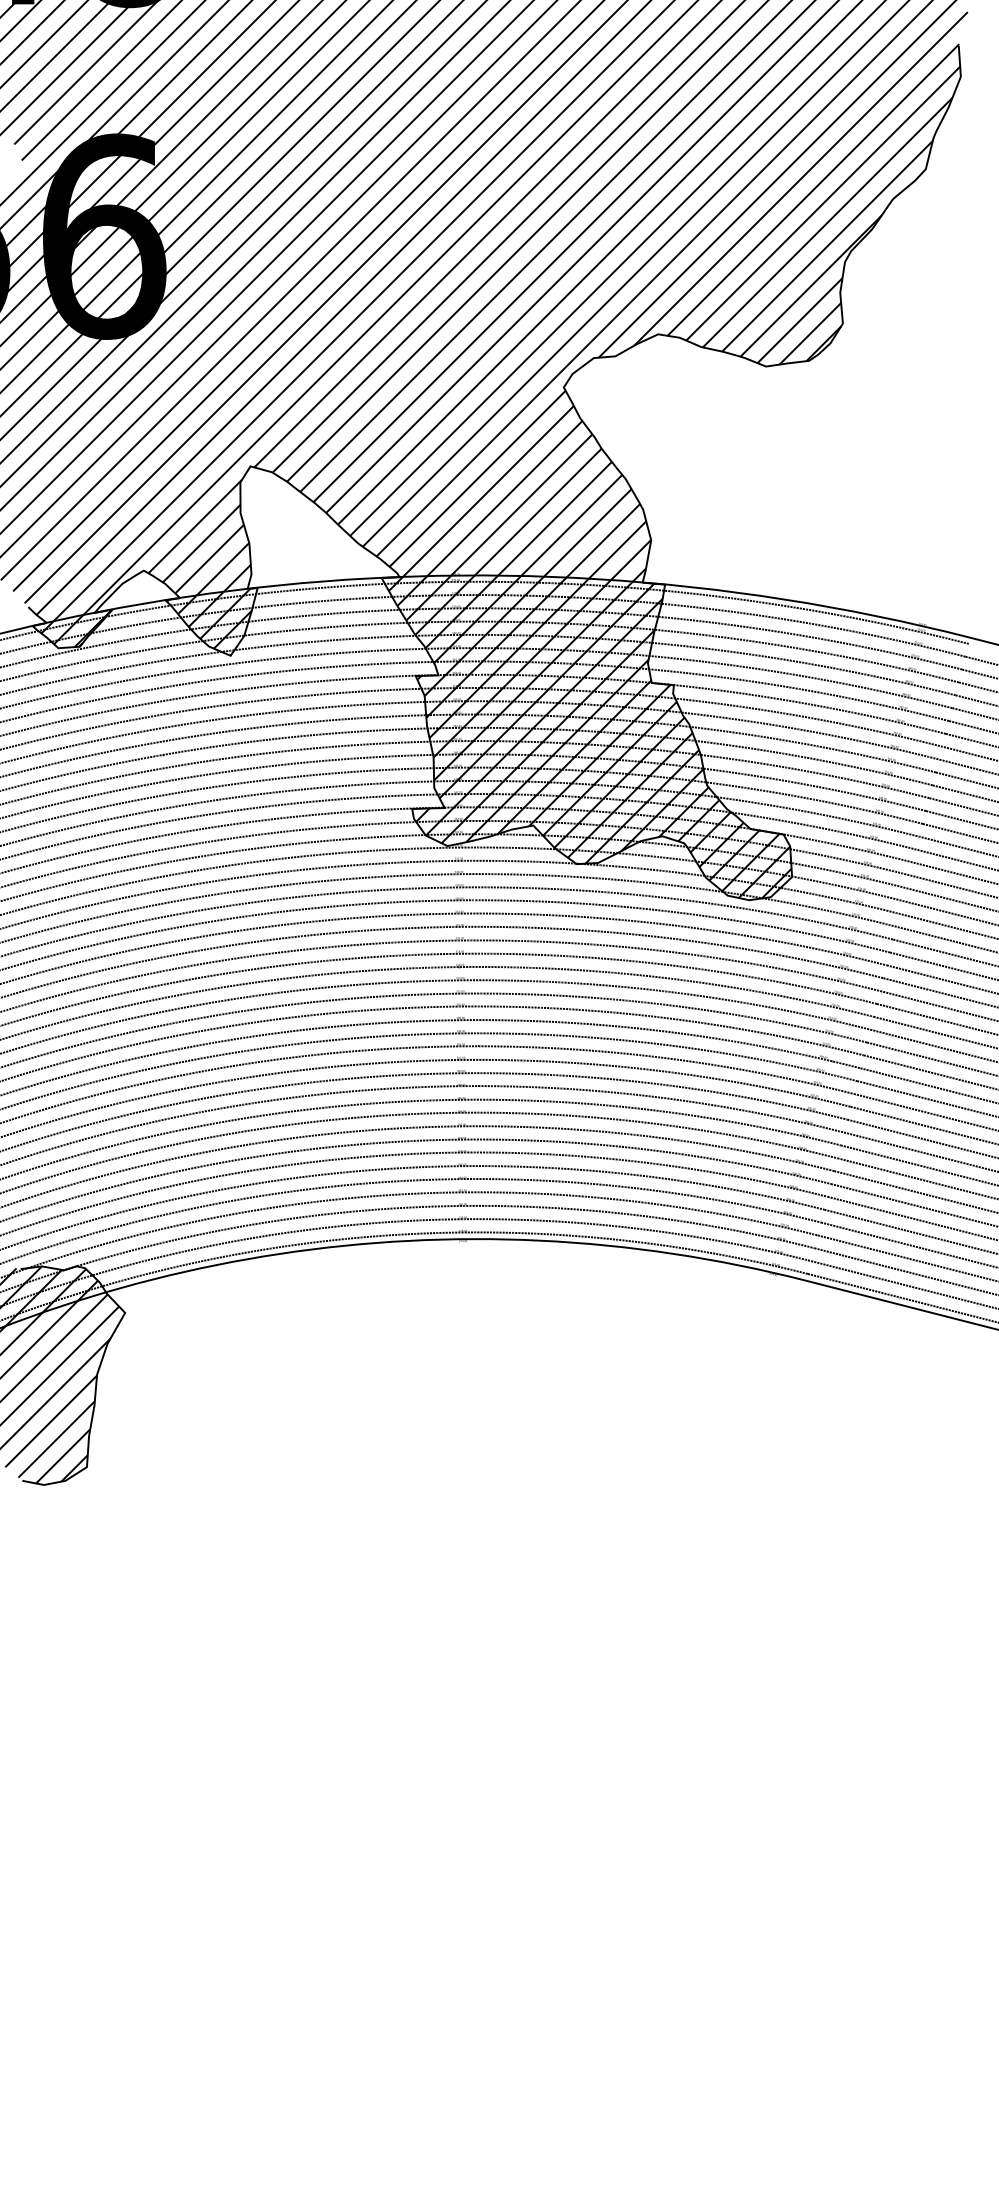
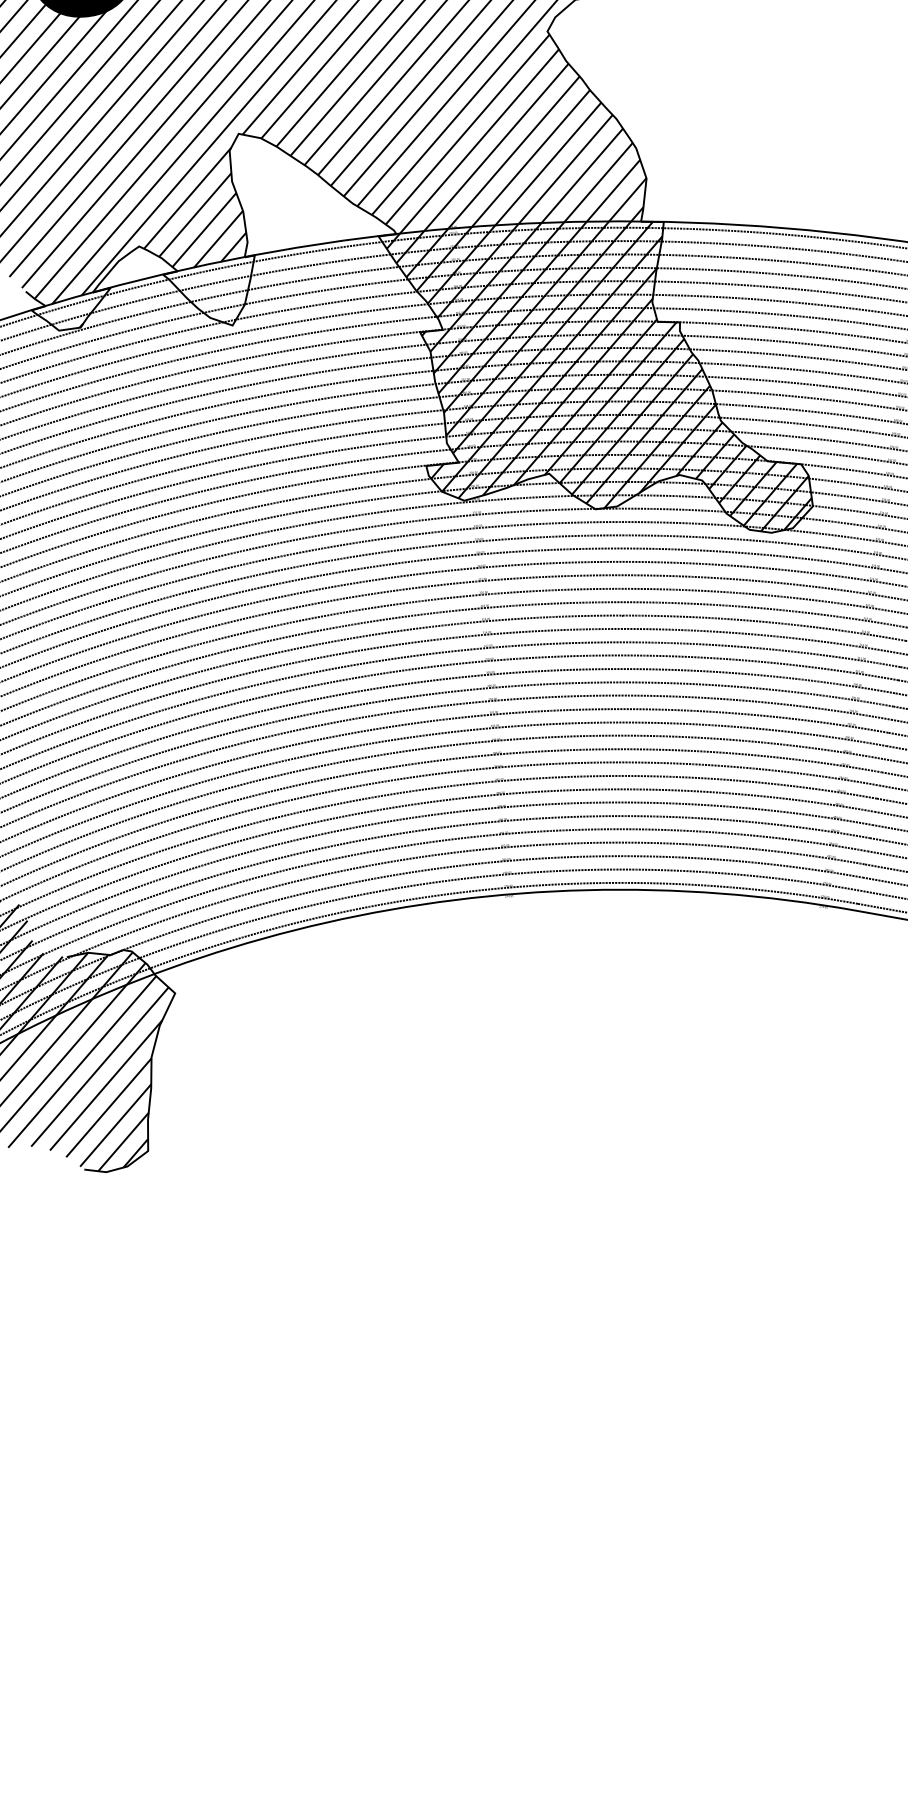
hatch: (208, 621) -> (207, 292), removed
hatch: (76, 628) -> (75, 309), removed

